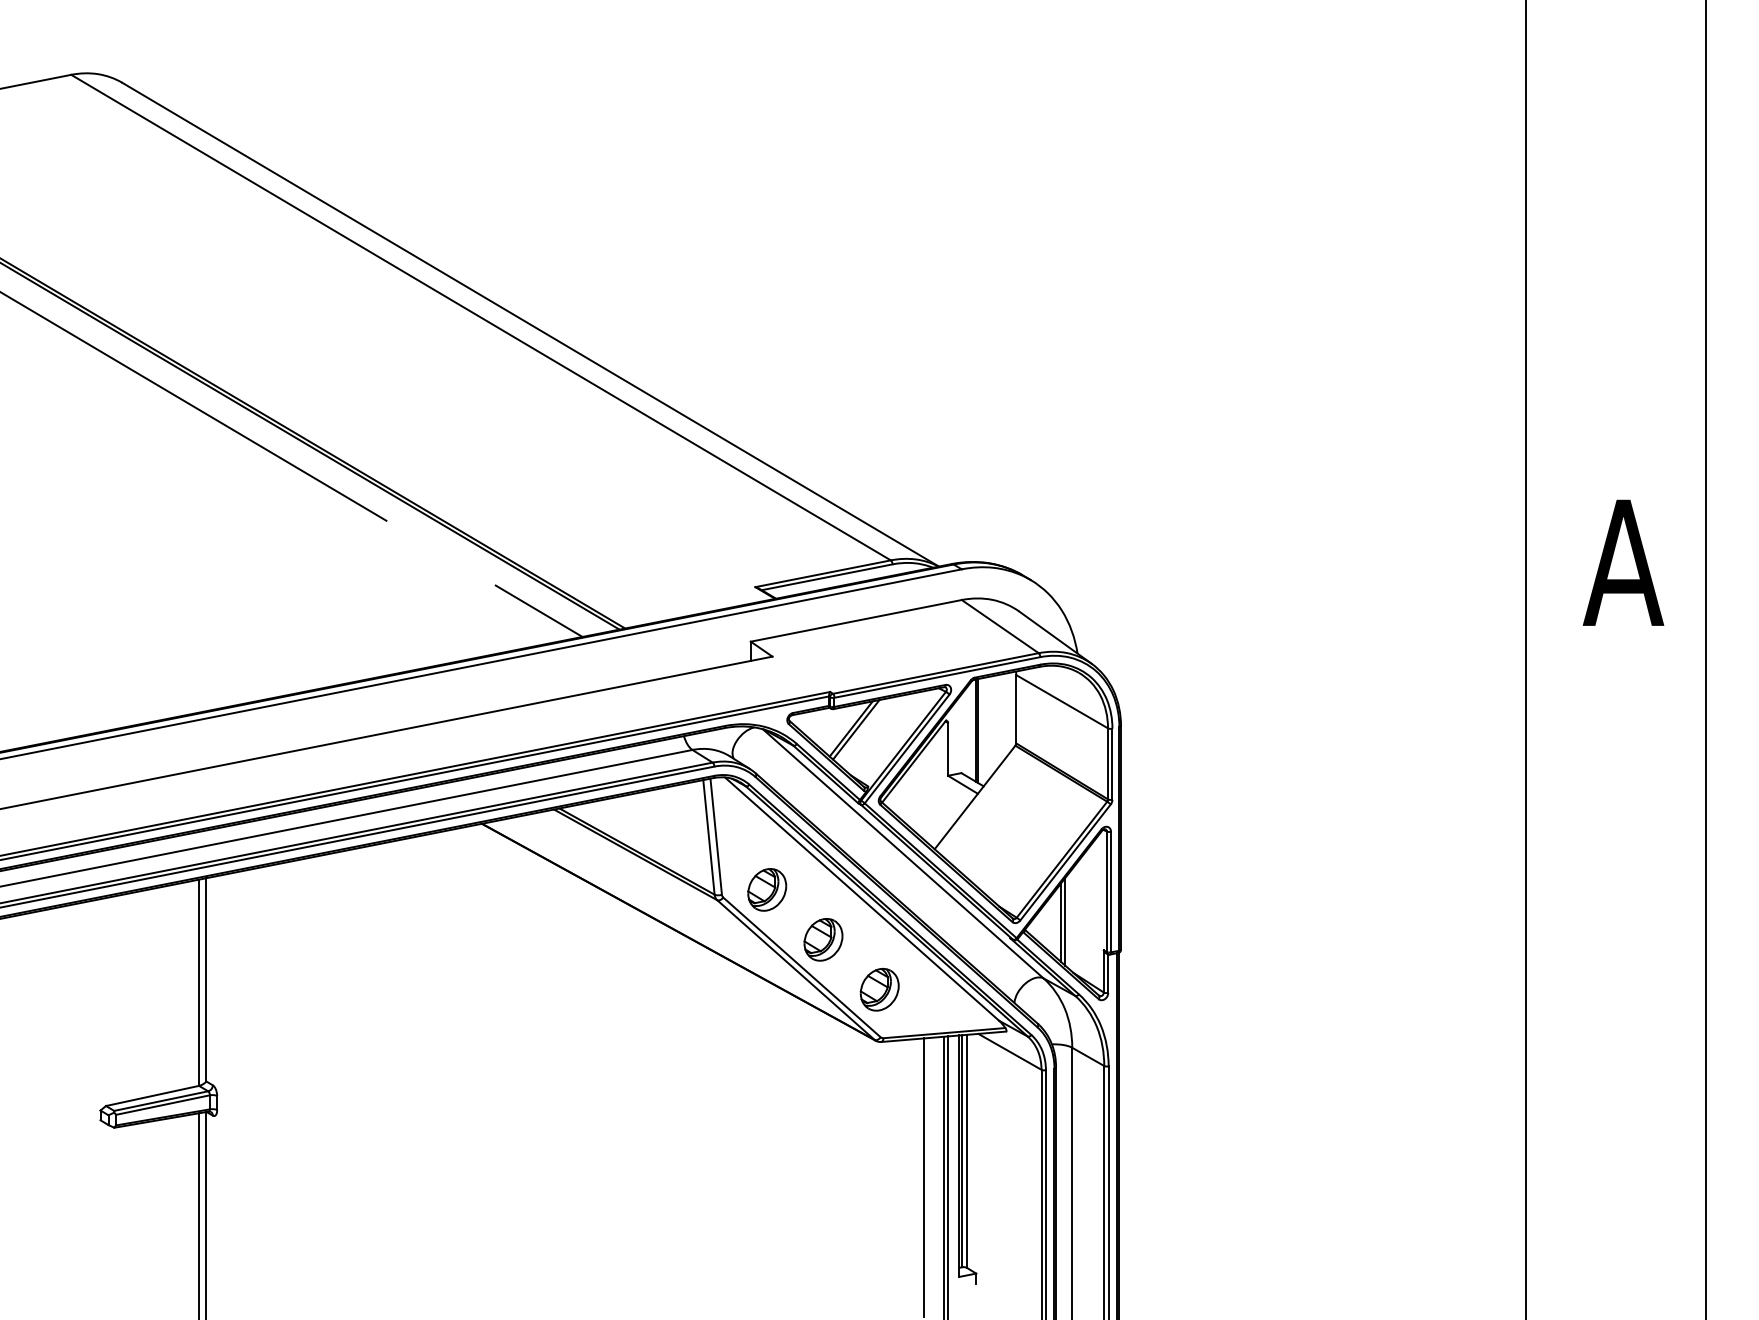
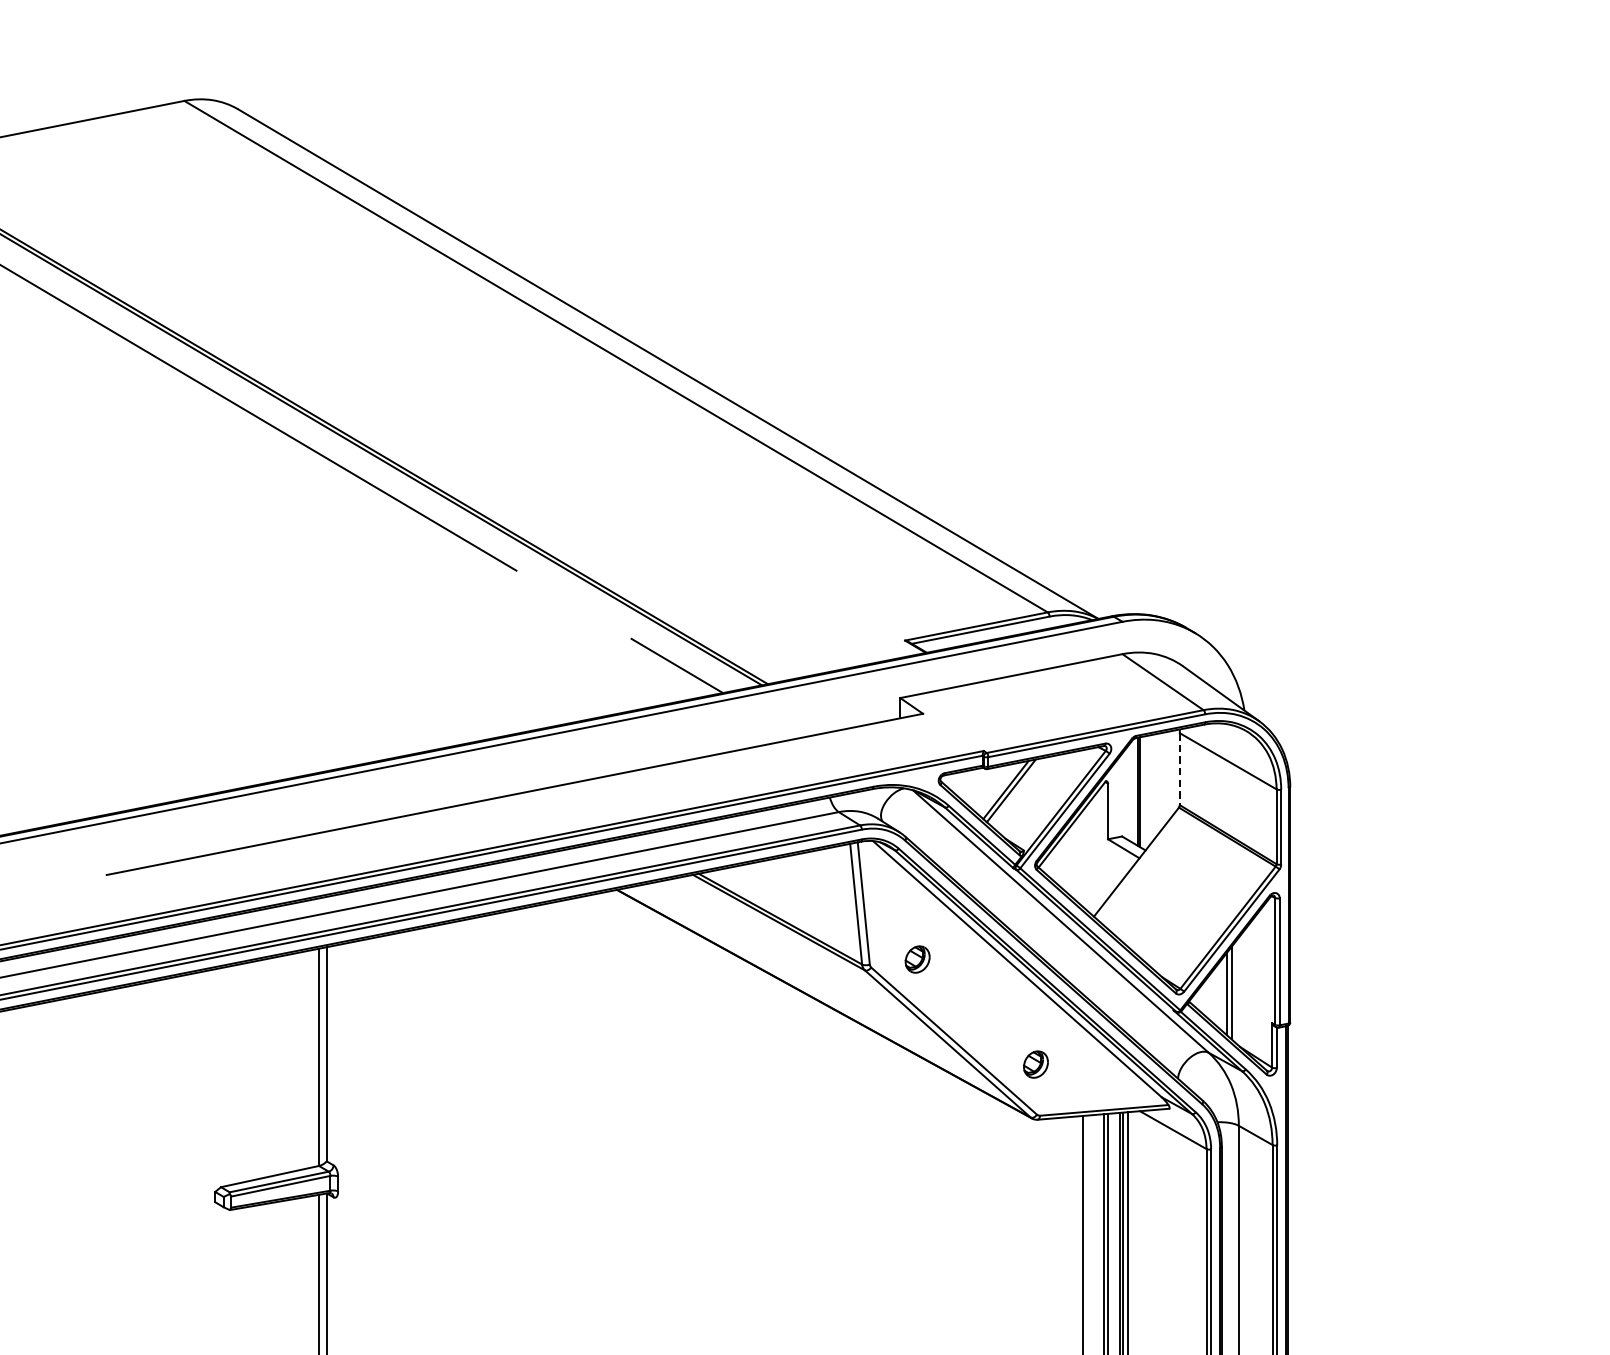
line: (1016, 709) -> (1180, 769), solid -> dashed
part: (767, 889) -> (917, 959), size x0.6
part: (823, 939) -> (976, 1011), removed
part: (879, 989) -> (1035, 1064), size x0.6

